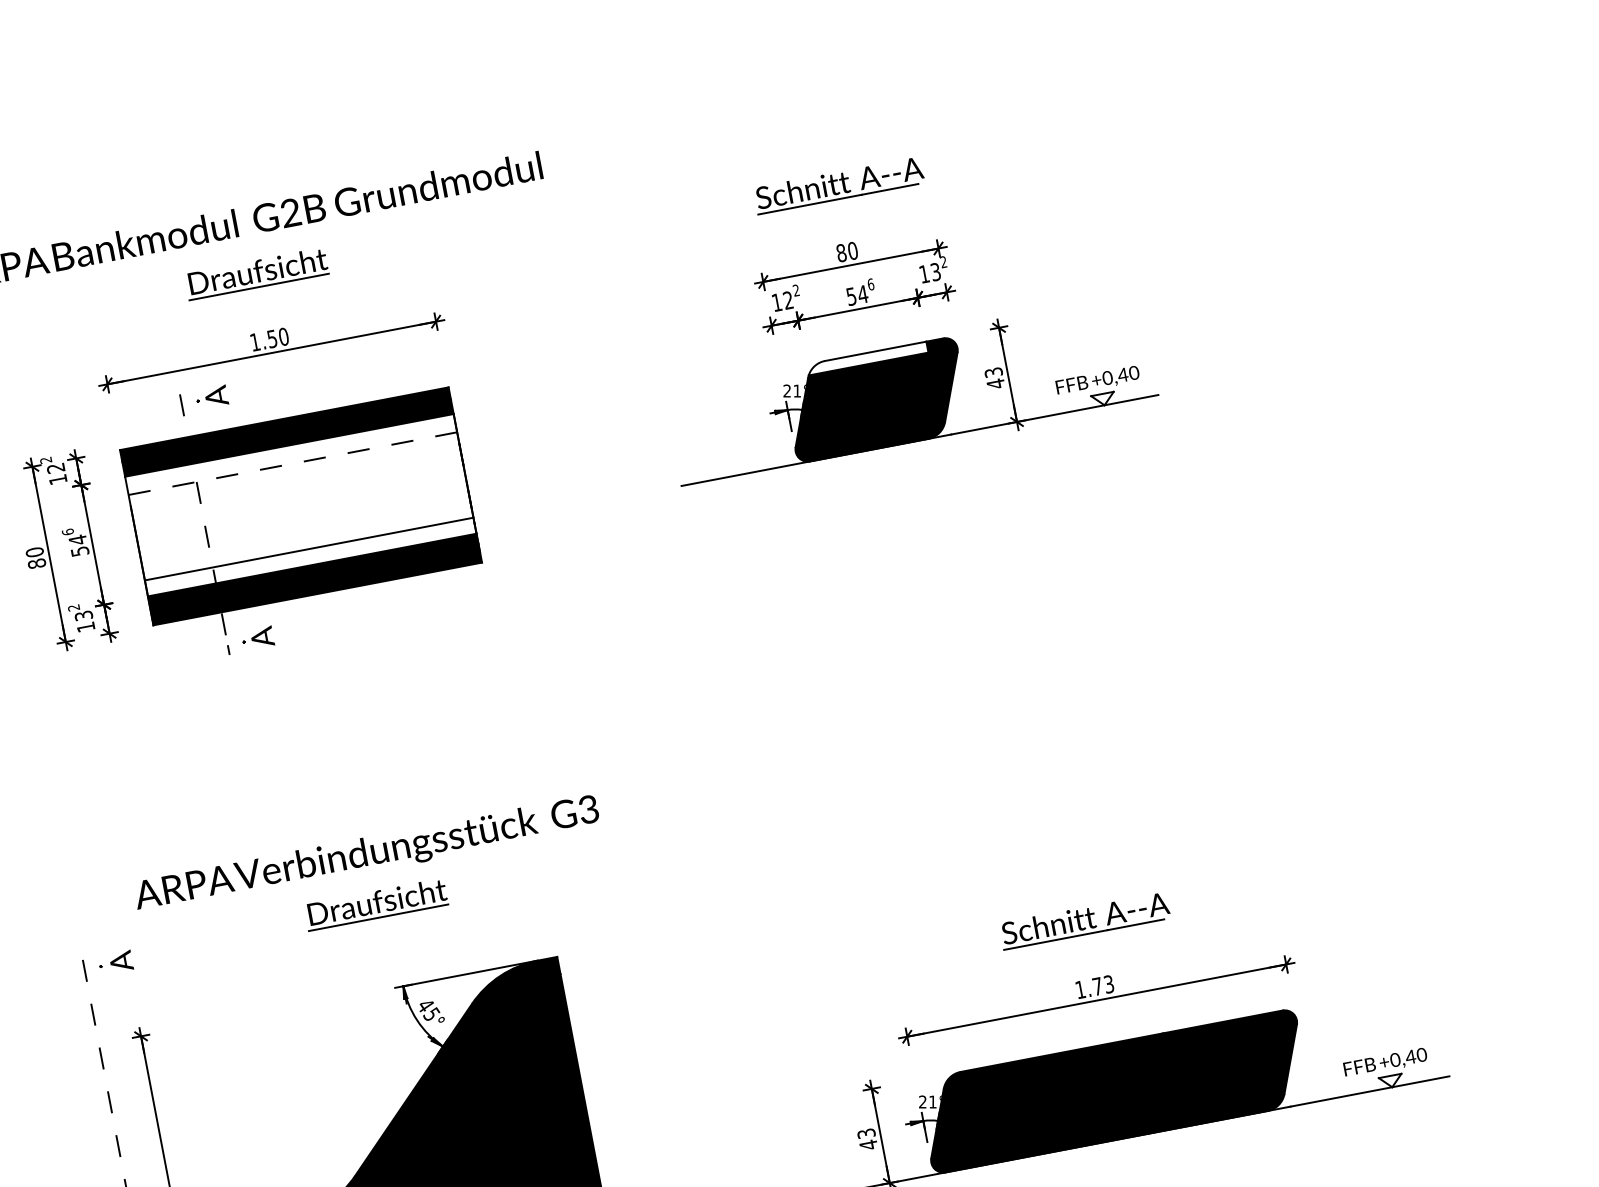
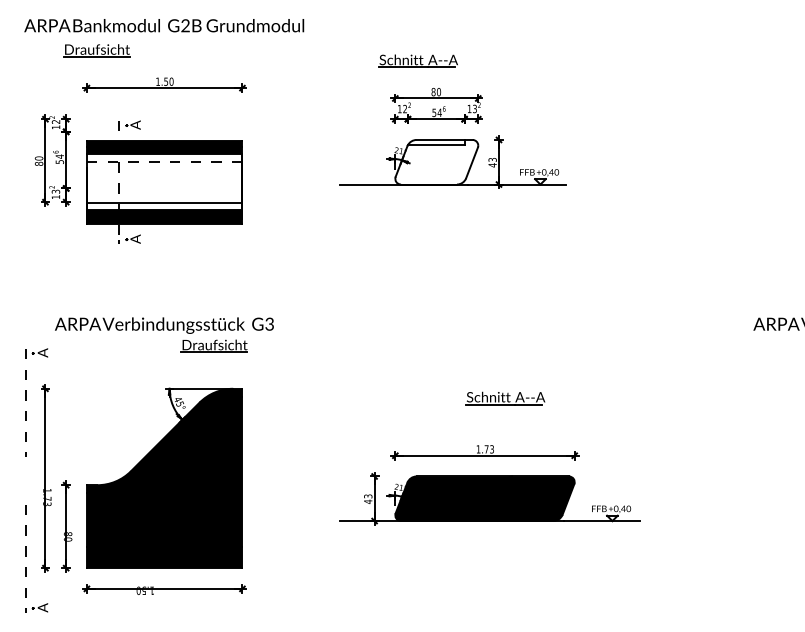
part: (837, 184) -> (417, 60), moved
part: (256, 273) -> (96, 50), moved
fill: (875, 398) -> (436, 161), removed
part: (300, 503) -> (164, 181), moved
part: (374, 903) -> (213, 345), moved
part: (1084, 921) -> (505, 398), moved

